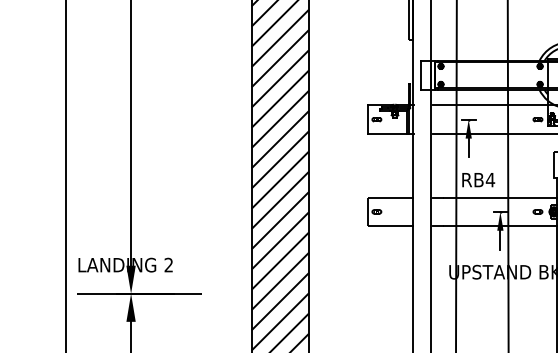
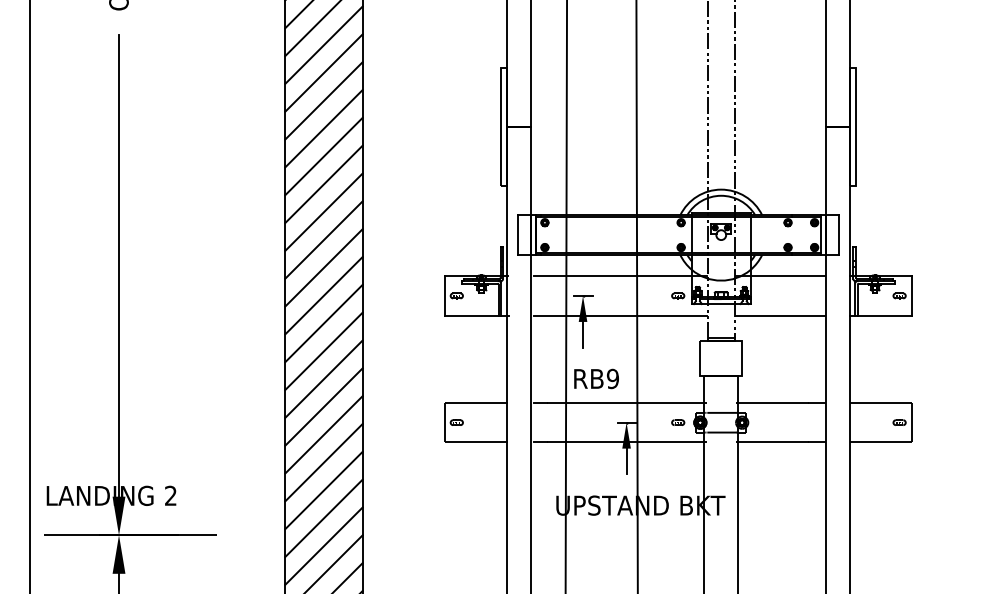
text: (490, 179) -> (612, 378), RB4 -> RB9

